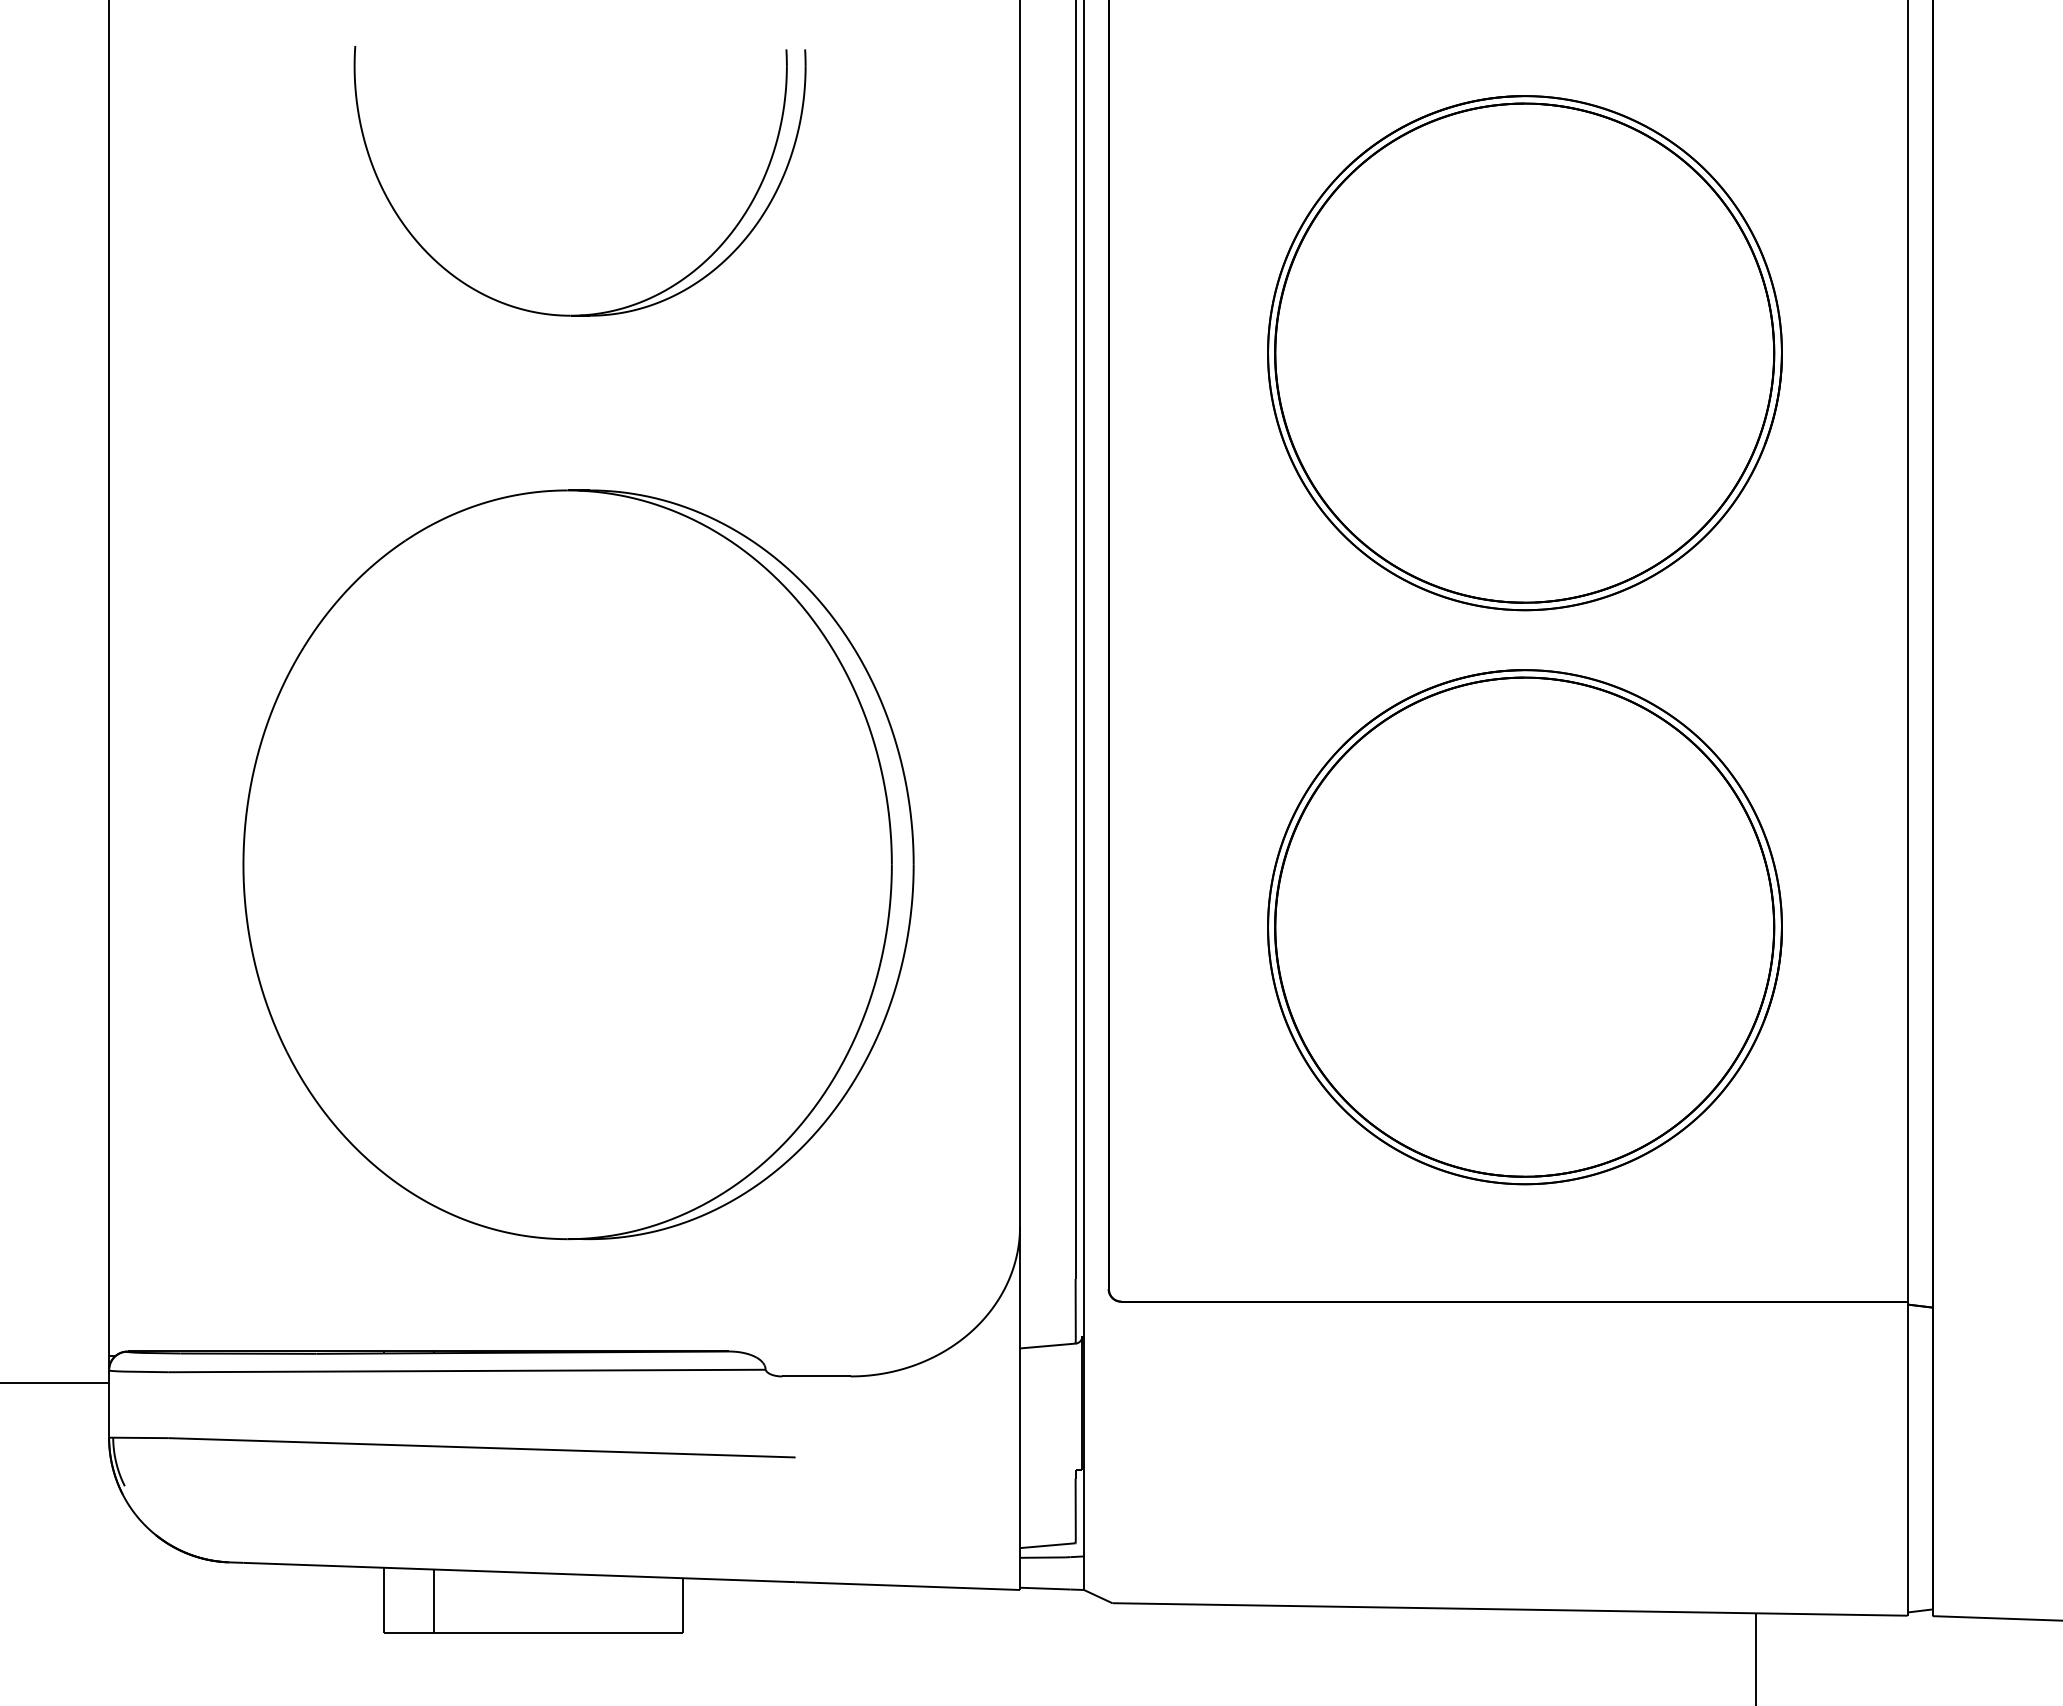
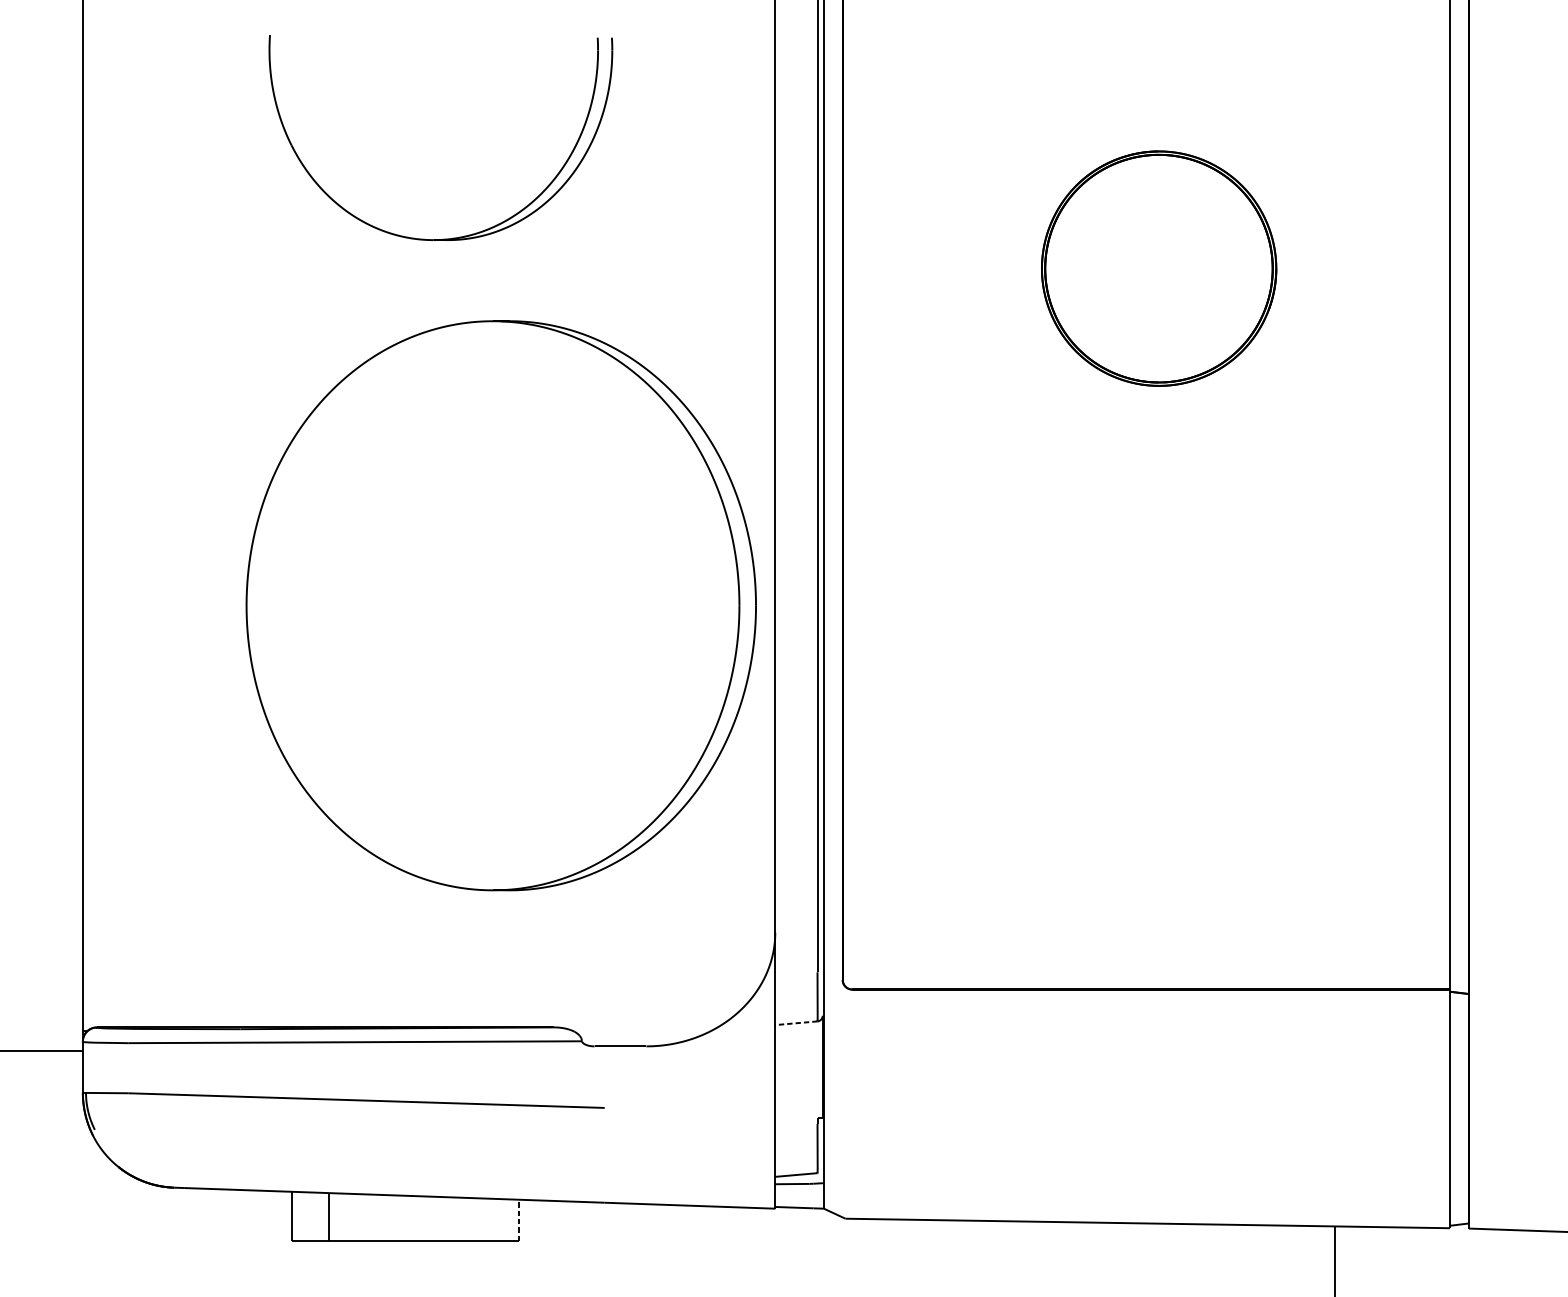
part: (1524, 353) -> (1158, 268), size x0.6
part: (578, 864) -> (501, 605), moved
part: (1524, 927) -> (1158, 705), removed
line: (1047, 1346) -> (796, 1023), solid -> dashed
line: (683, 1604) -> (519, 1219), solid -> dashed

